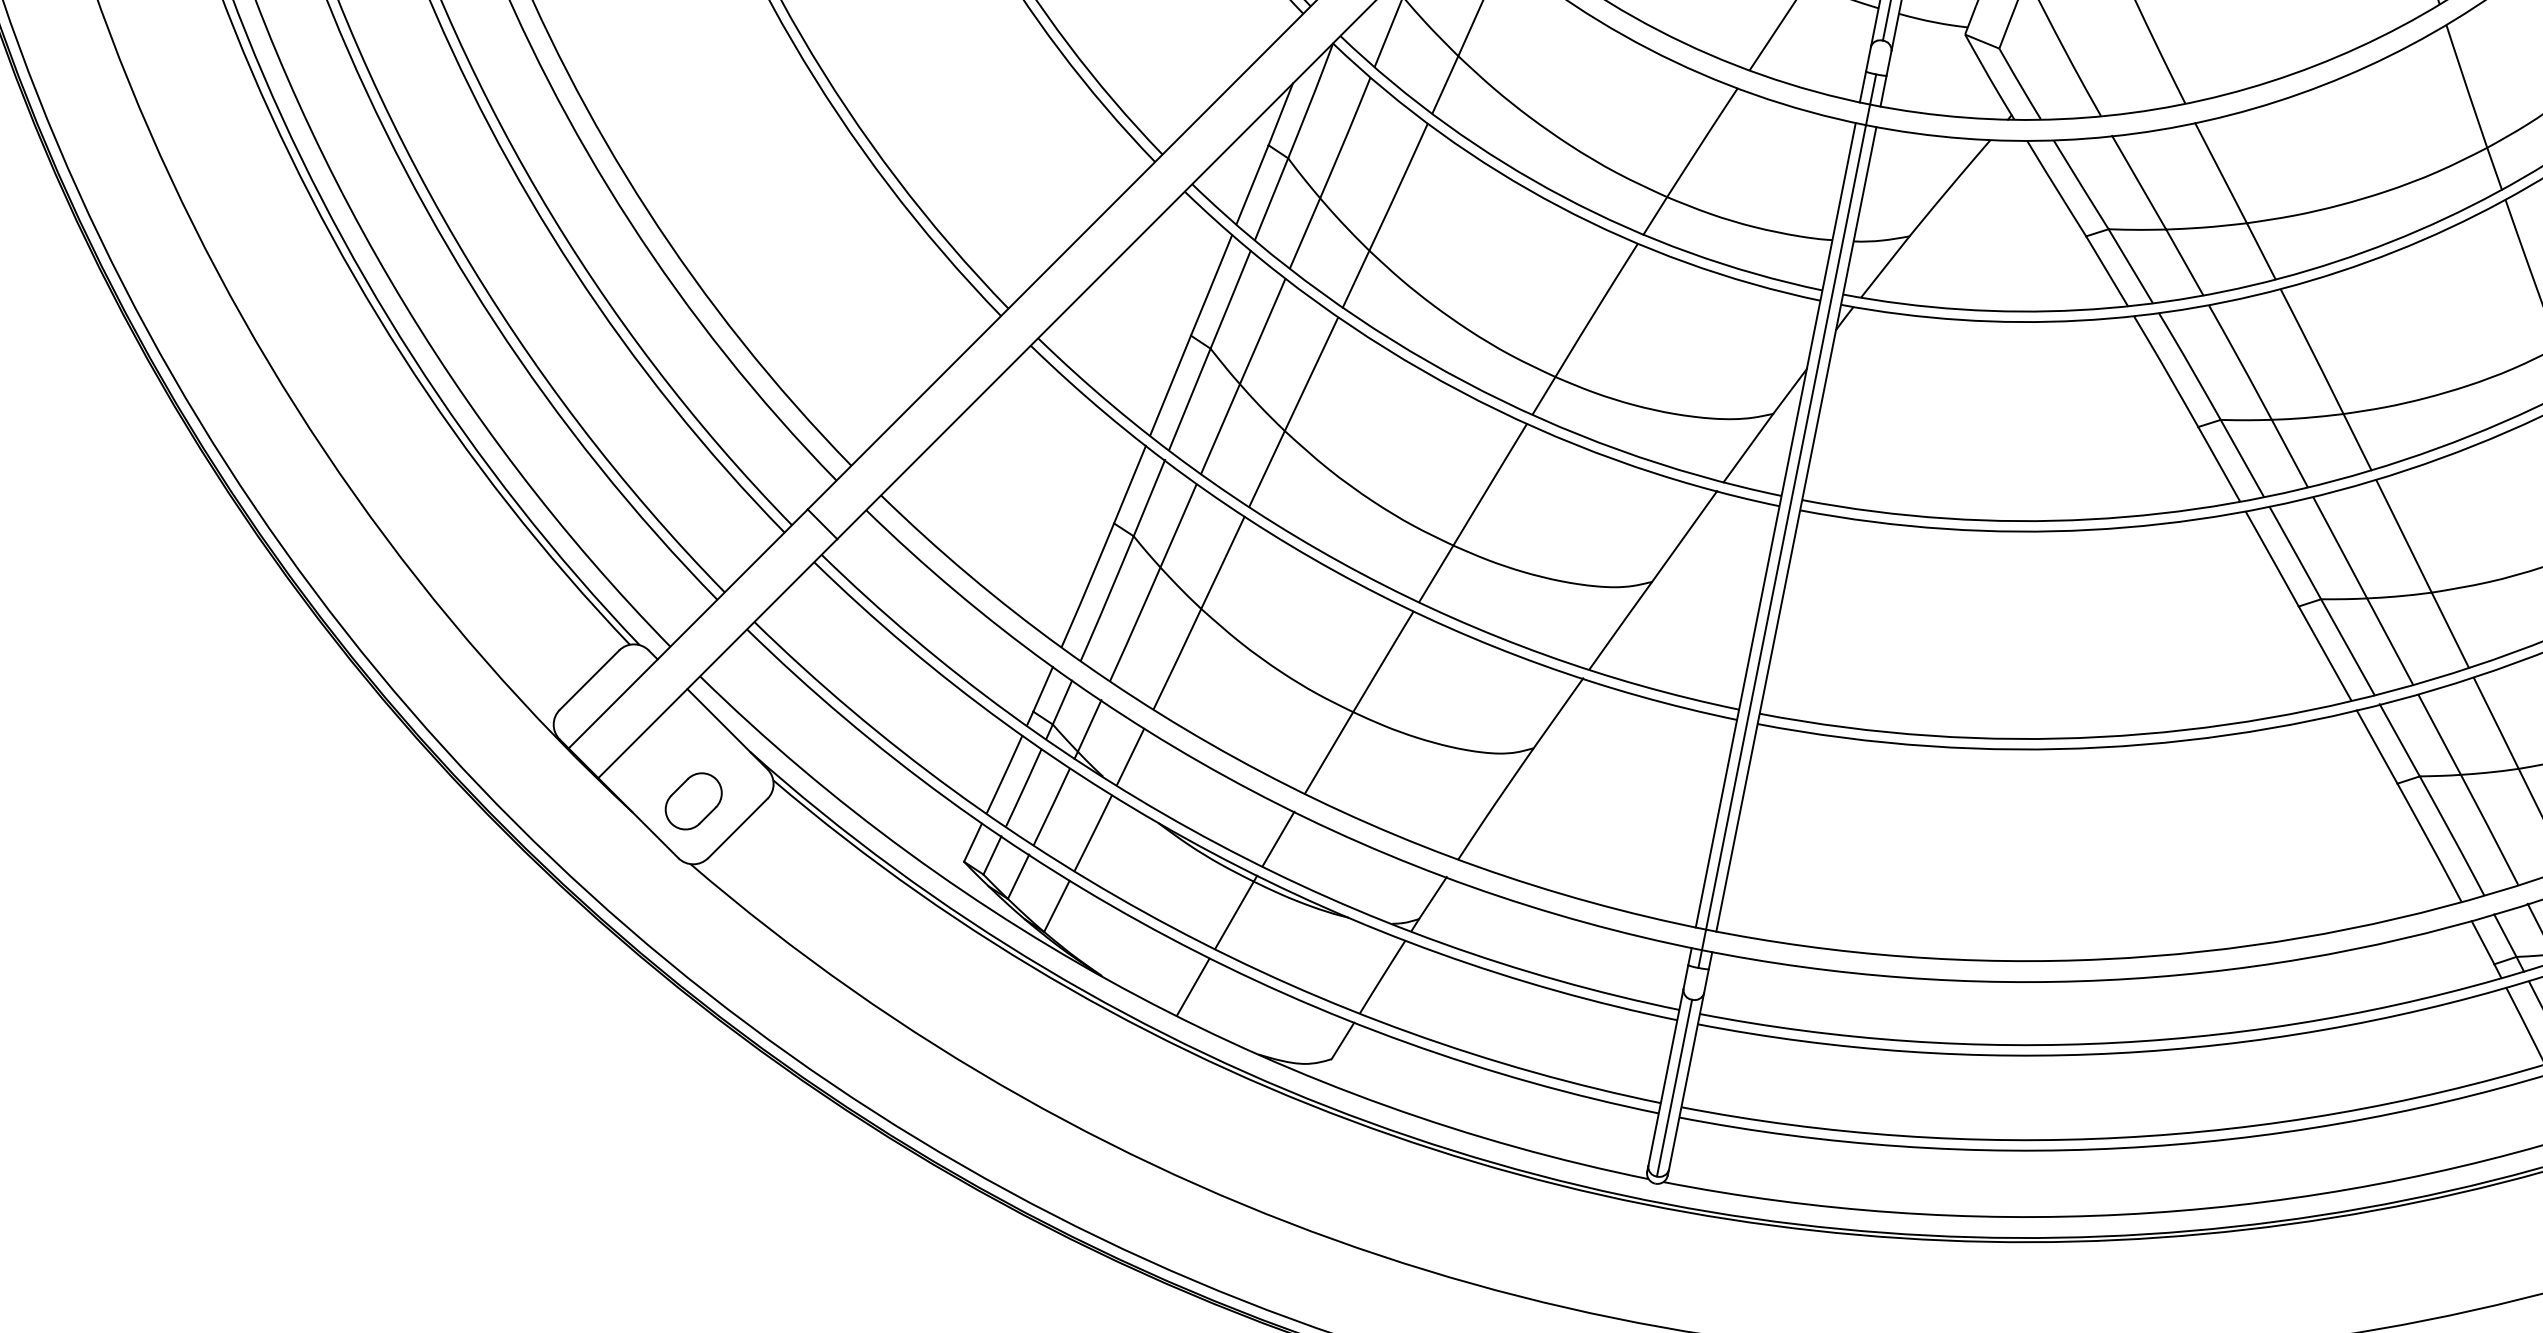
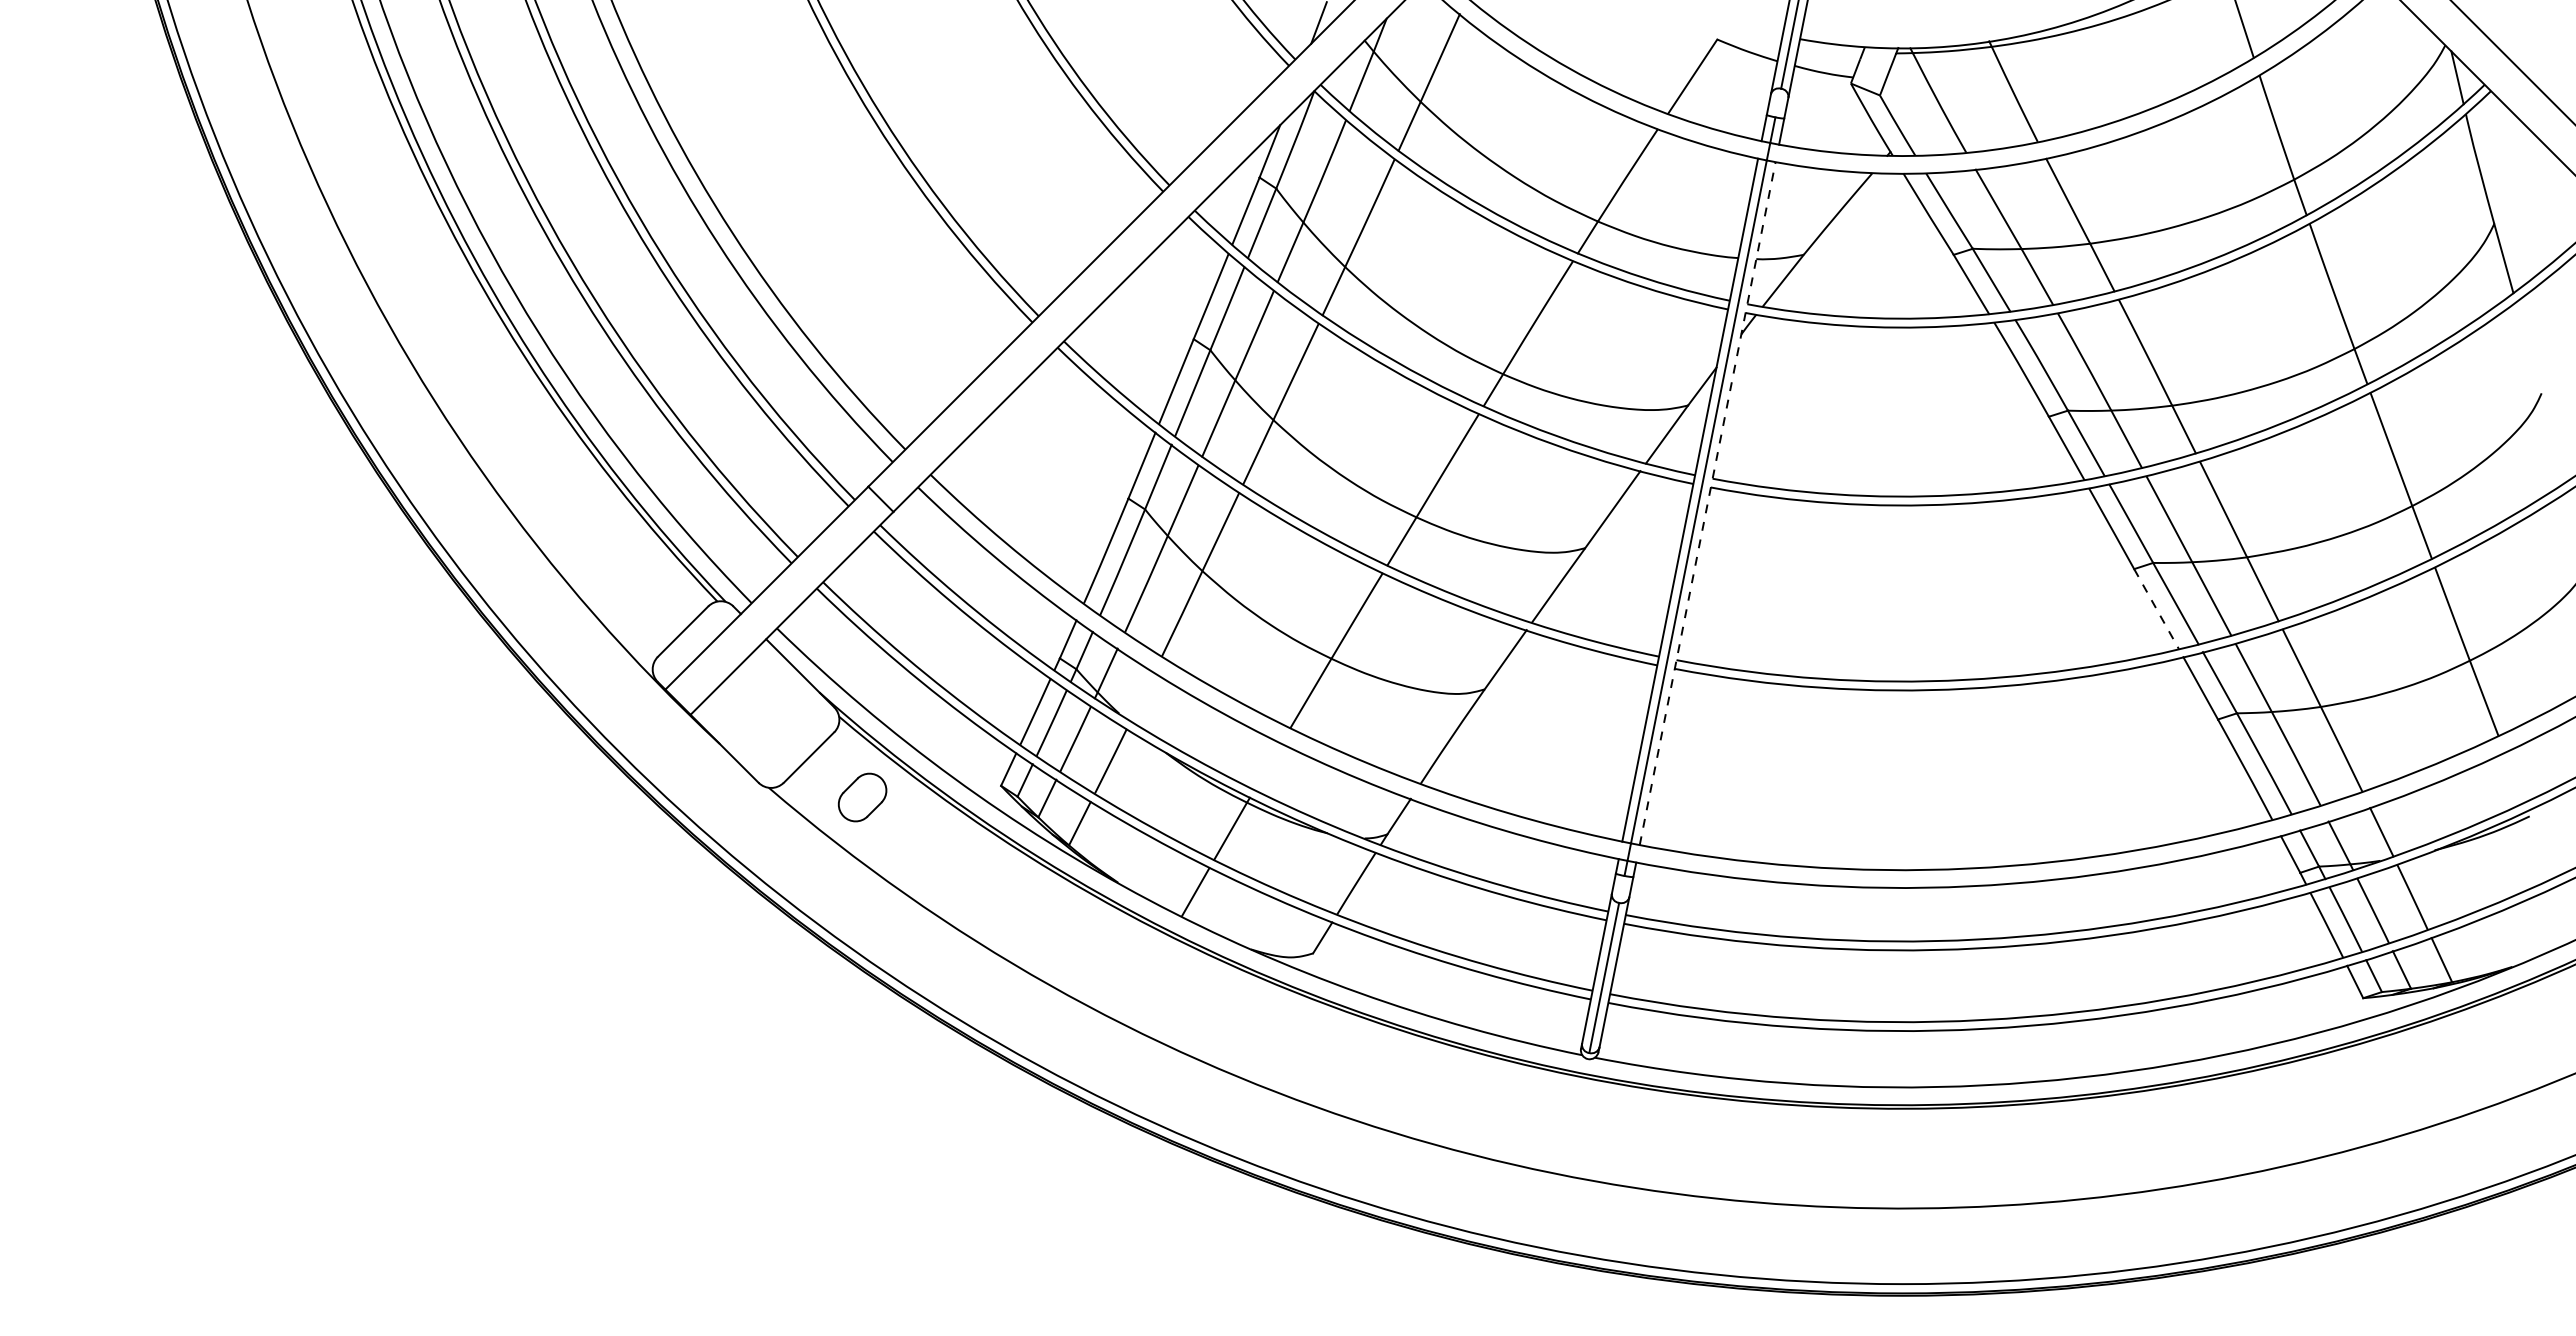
line: (1796, 529) -> (1707, 503), solid -> dashed
line: (2325, 652) -> (2156, 608), solid -> dashed
line: (1130, 756) -> (1142, 696), removed
part: (693, 801) -> (862, 797), moved
line: (1277, 839) -> (1267, 766), removed

